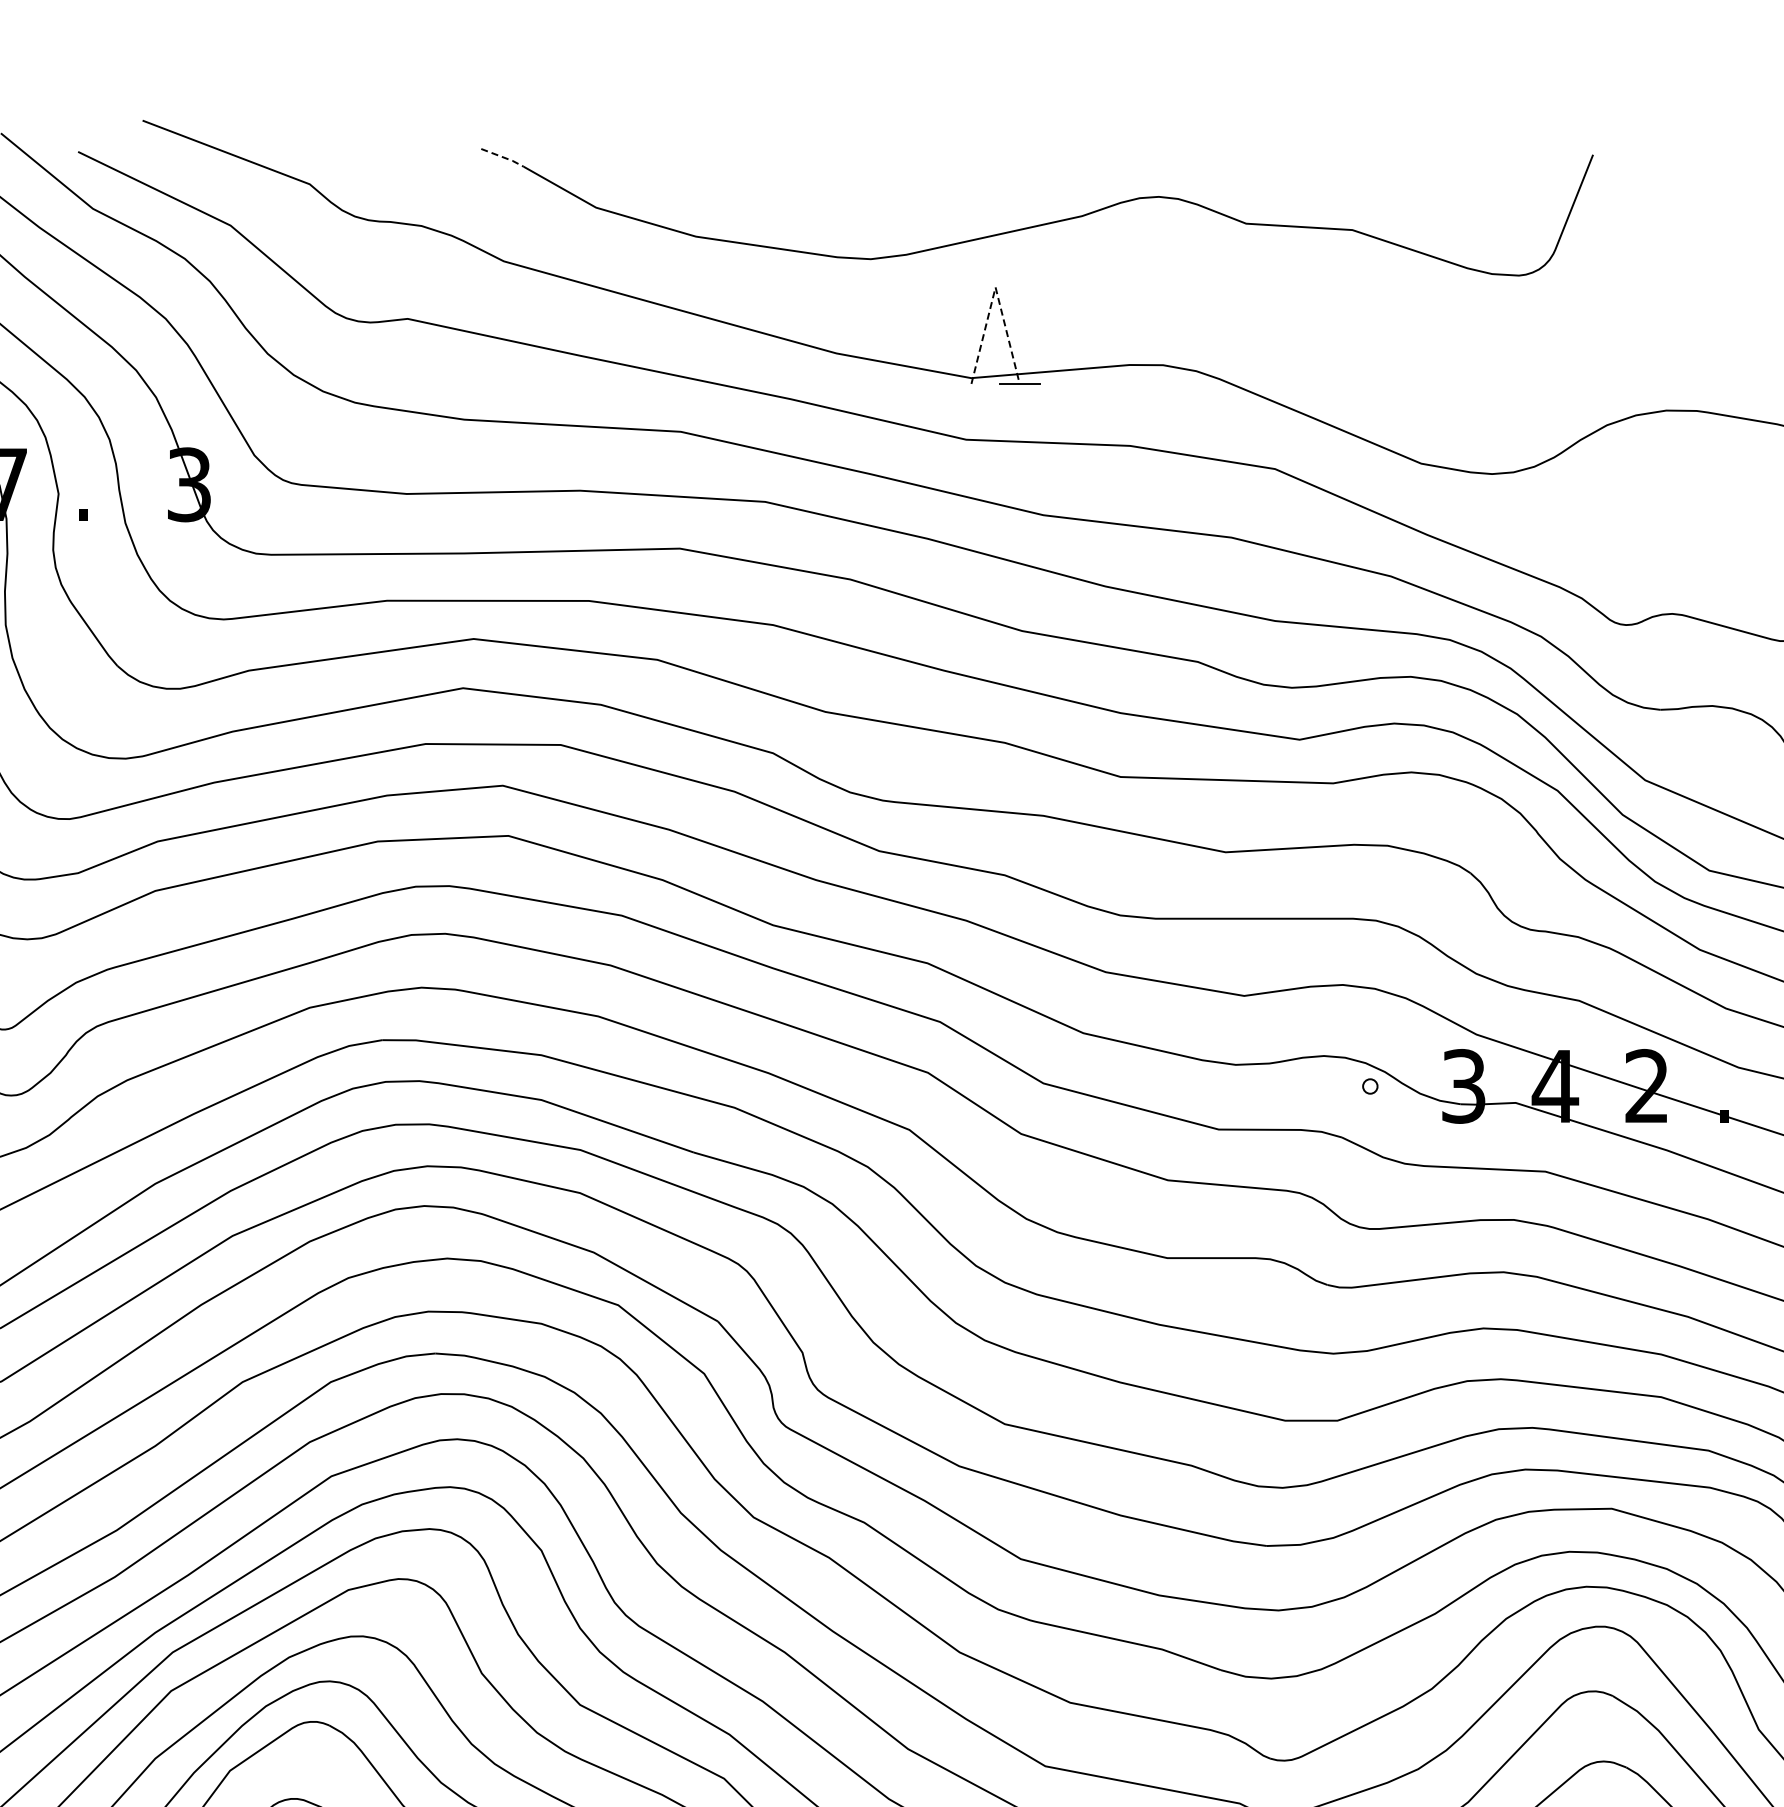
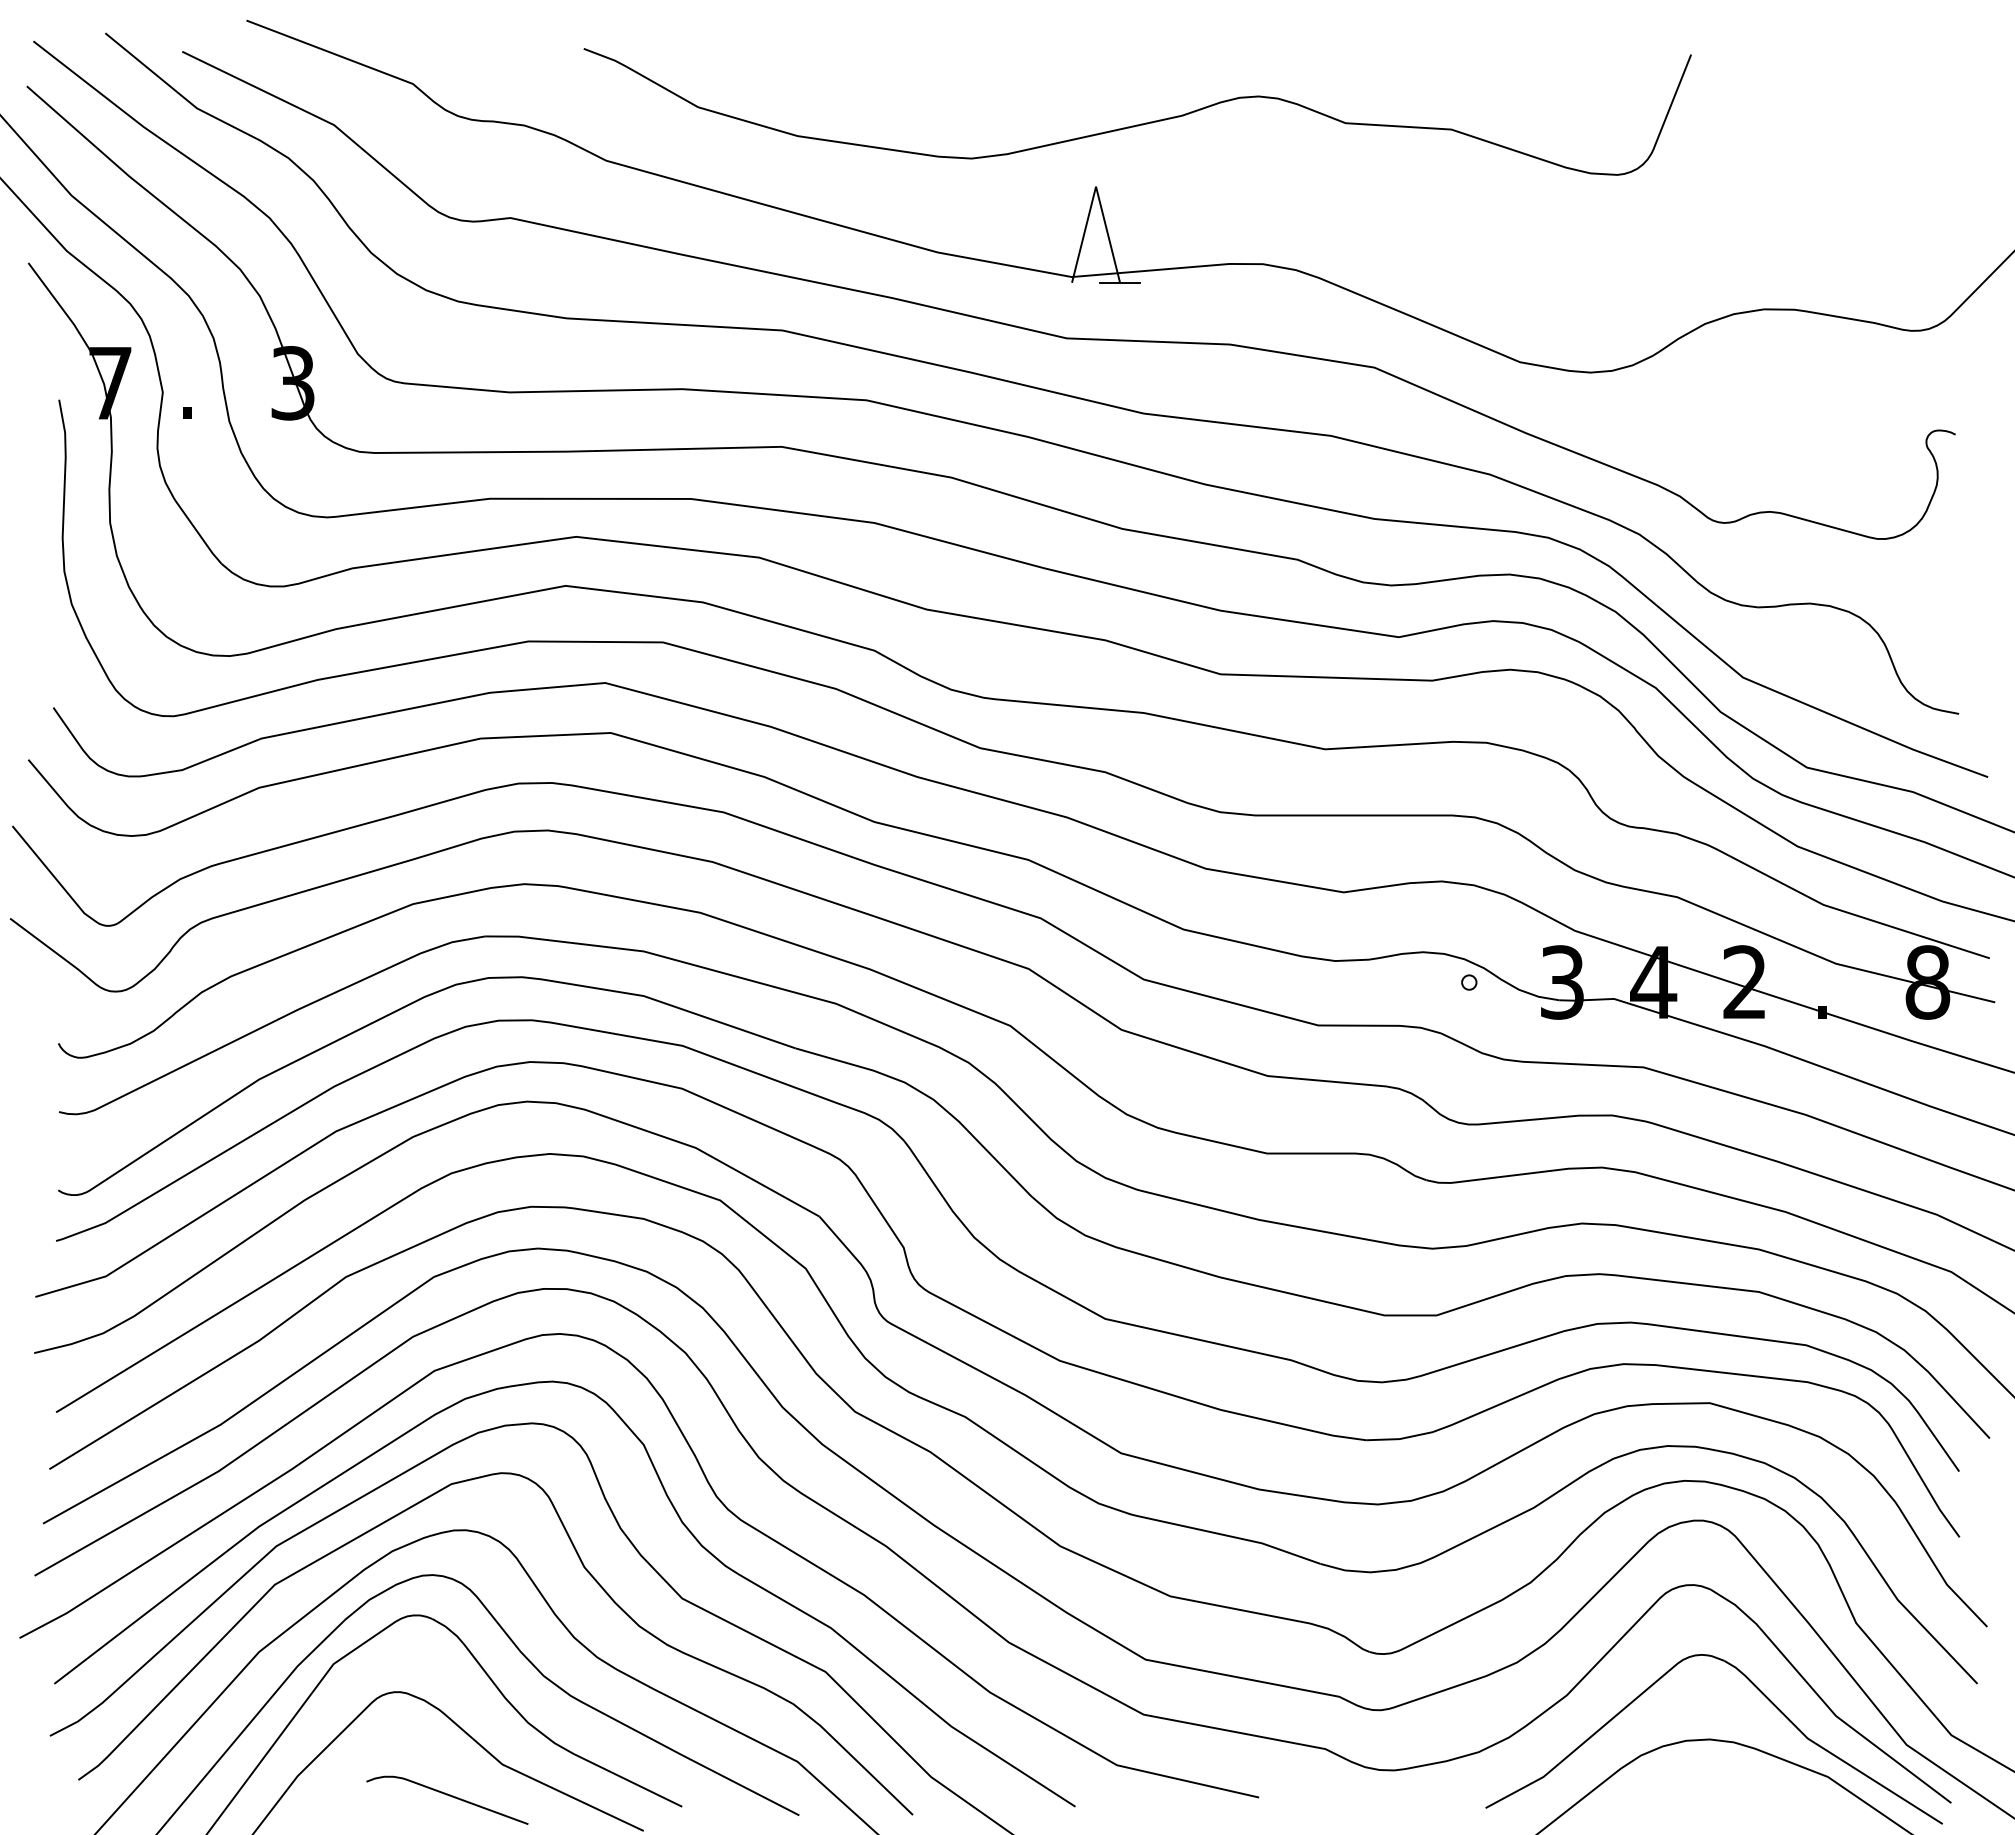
line: (503, 157) -> (605, 57), dashed -> solid
line: (996, 287) -> (1096, 186), dashed -> solid

